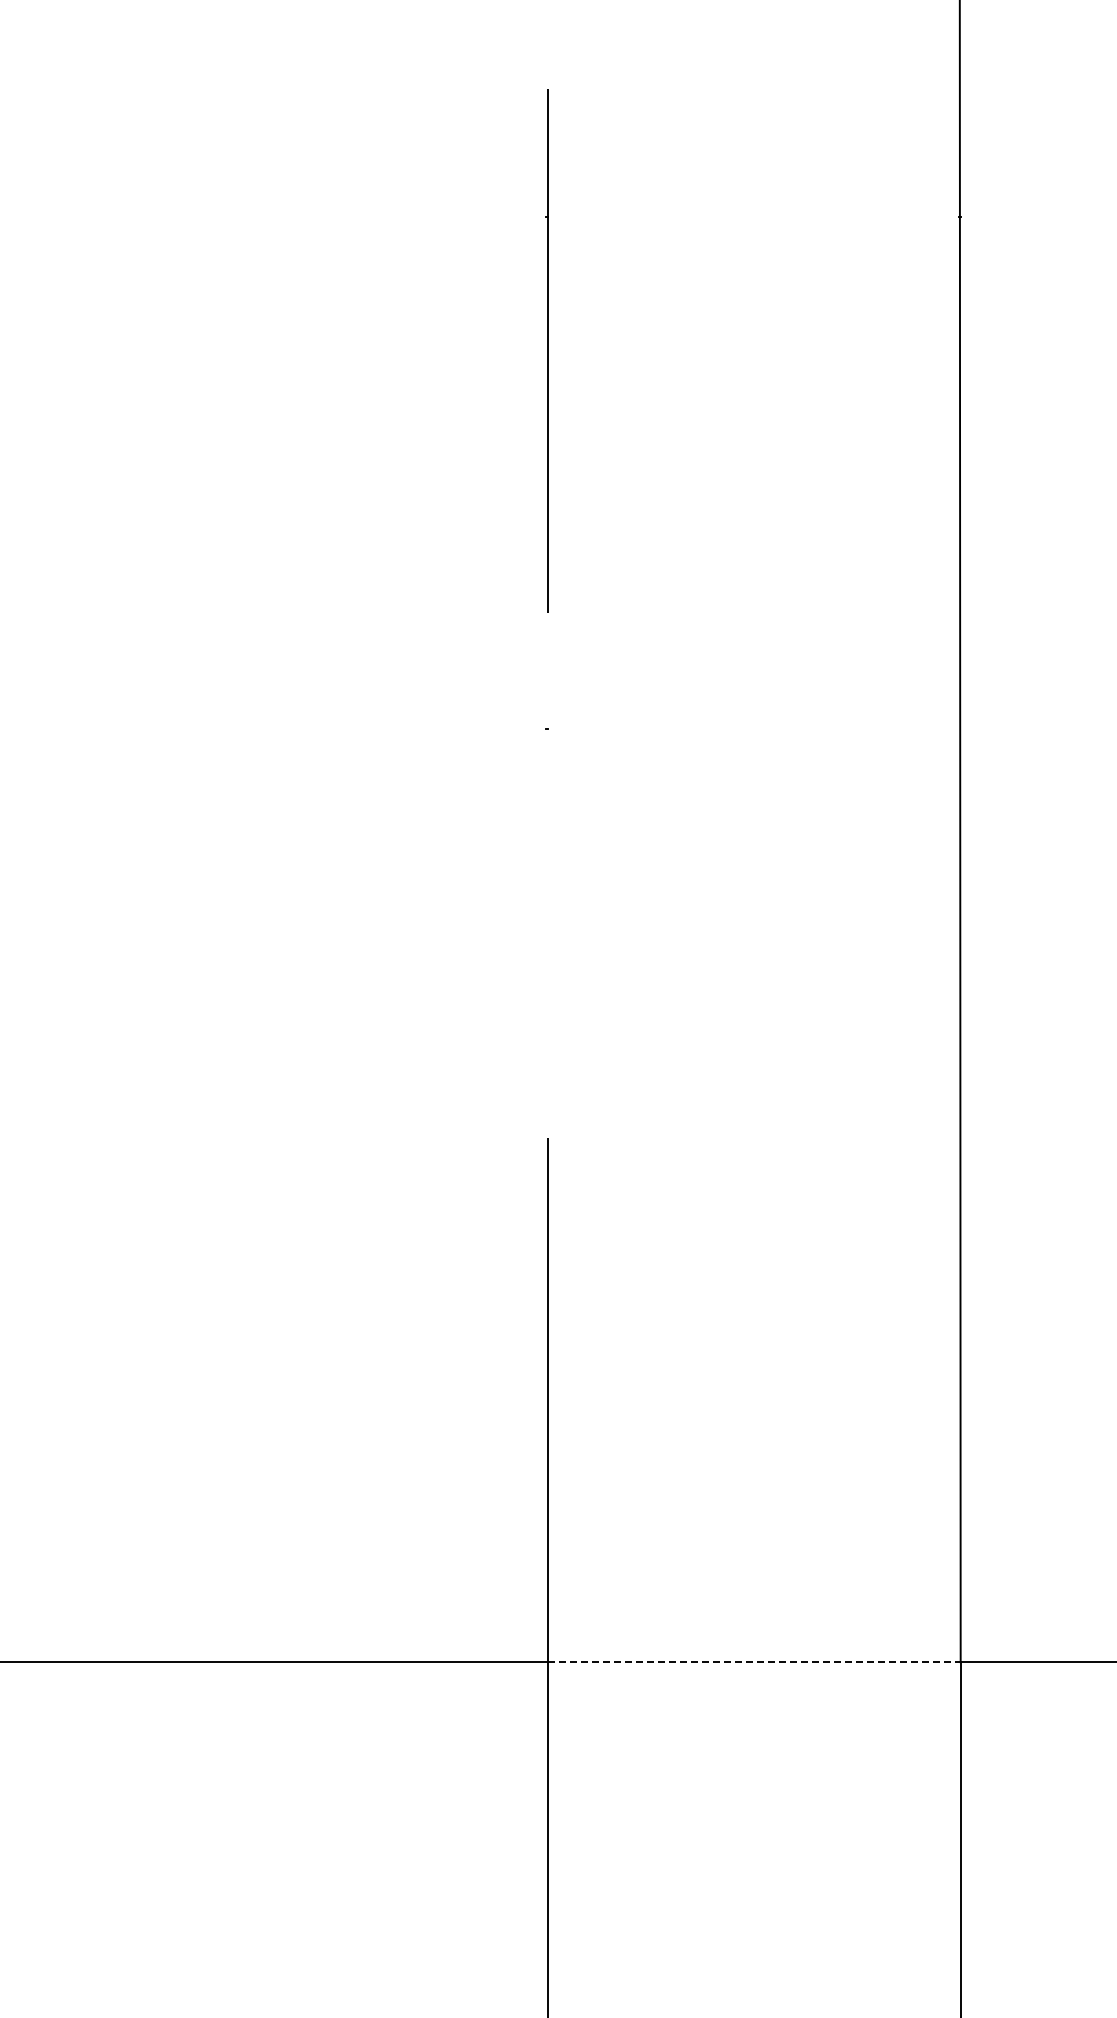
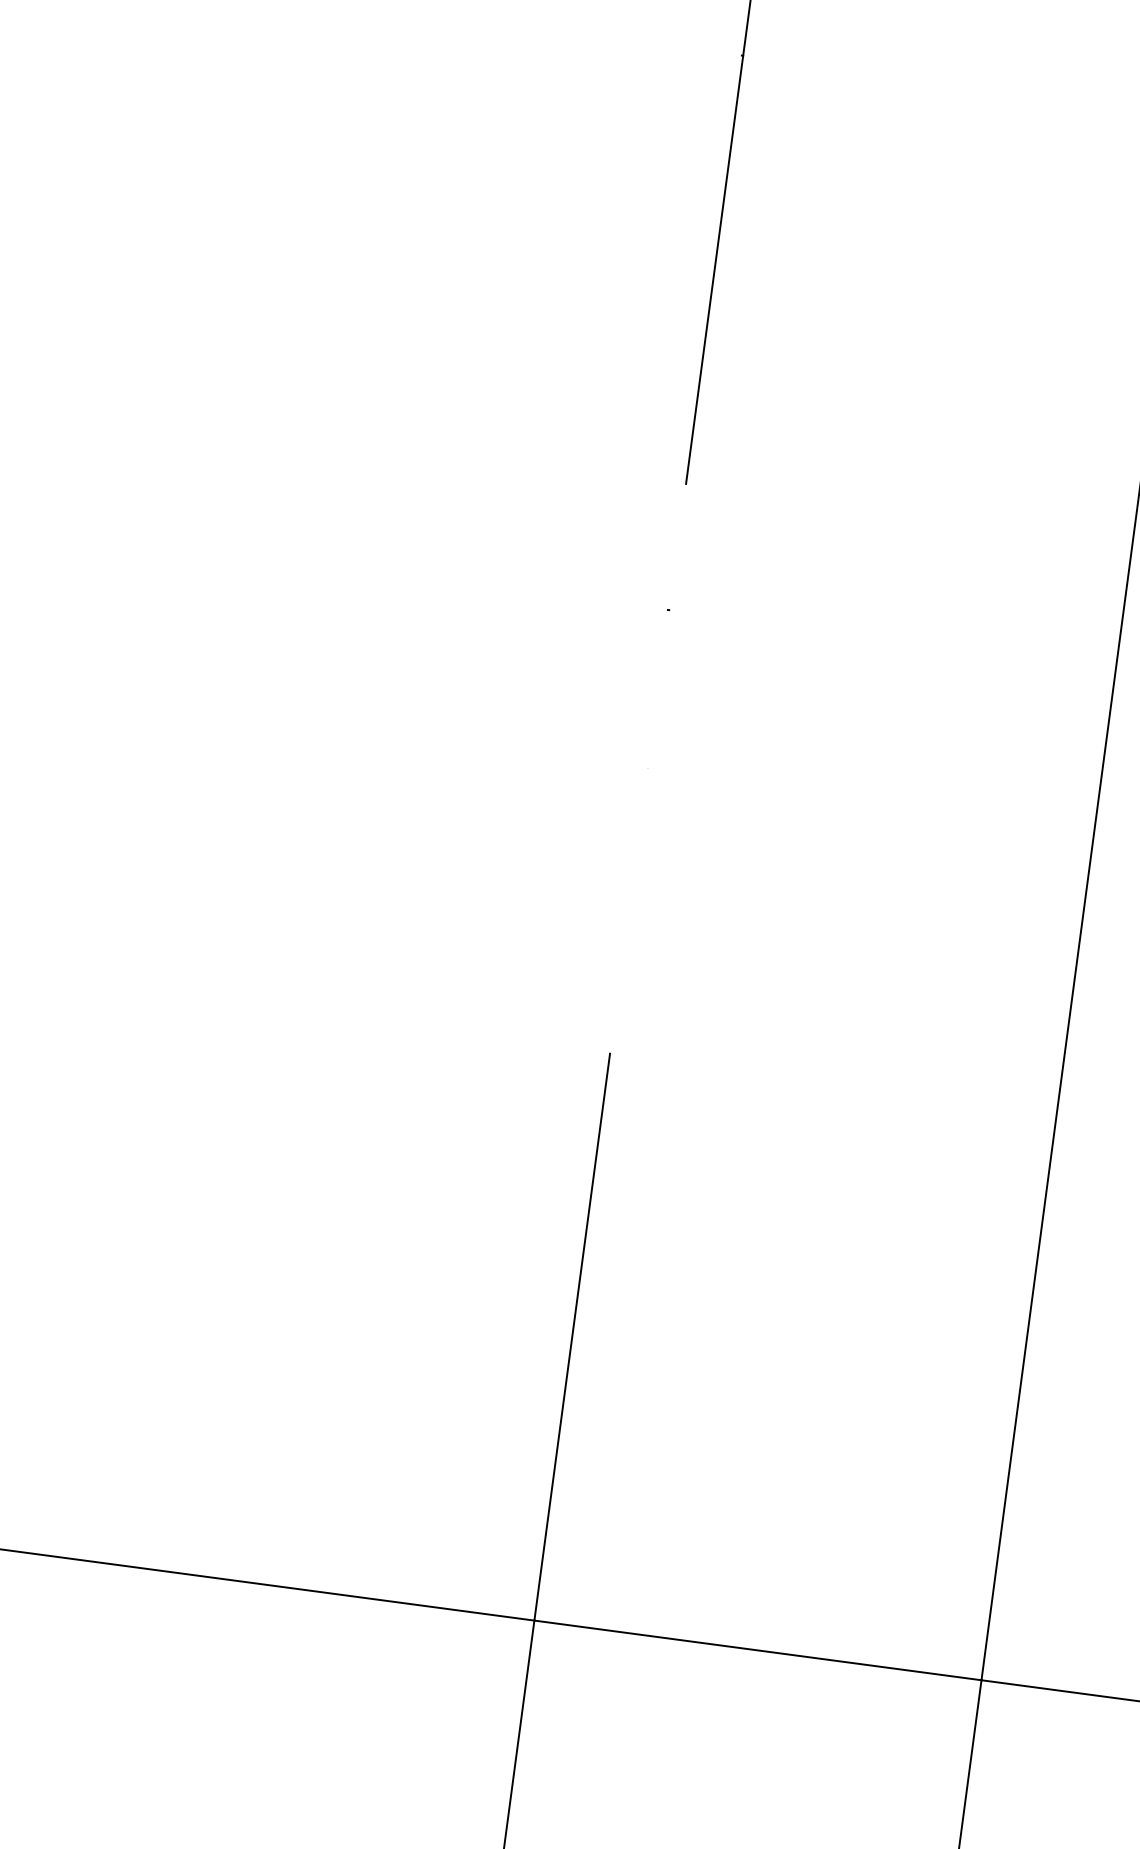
line: (754, 1662) -> (758, 1650), dashed -> solid

